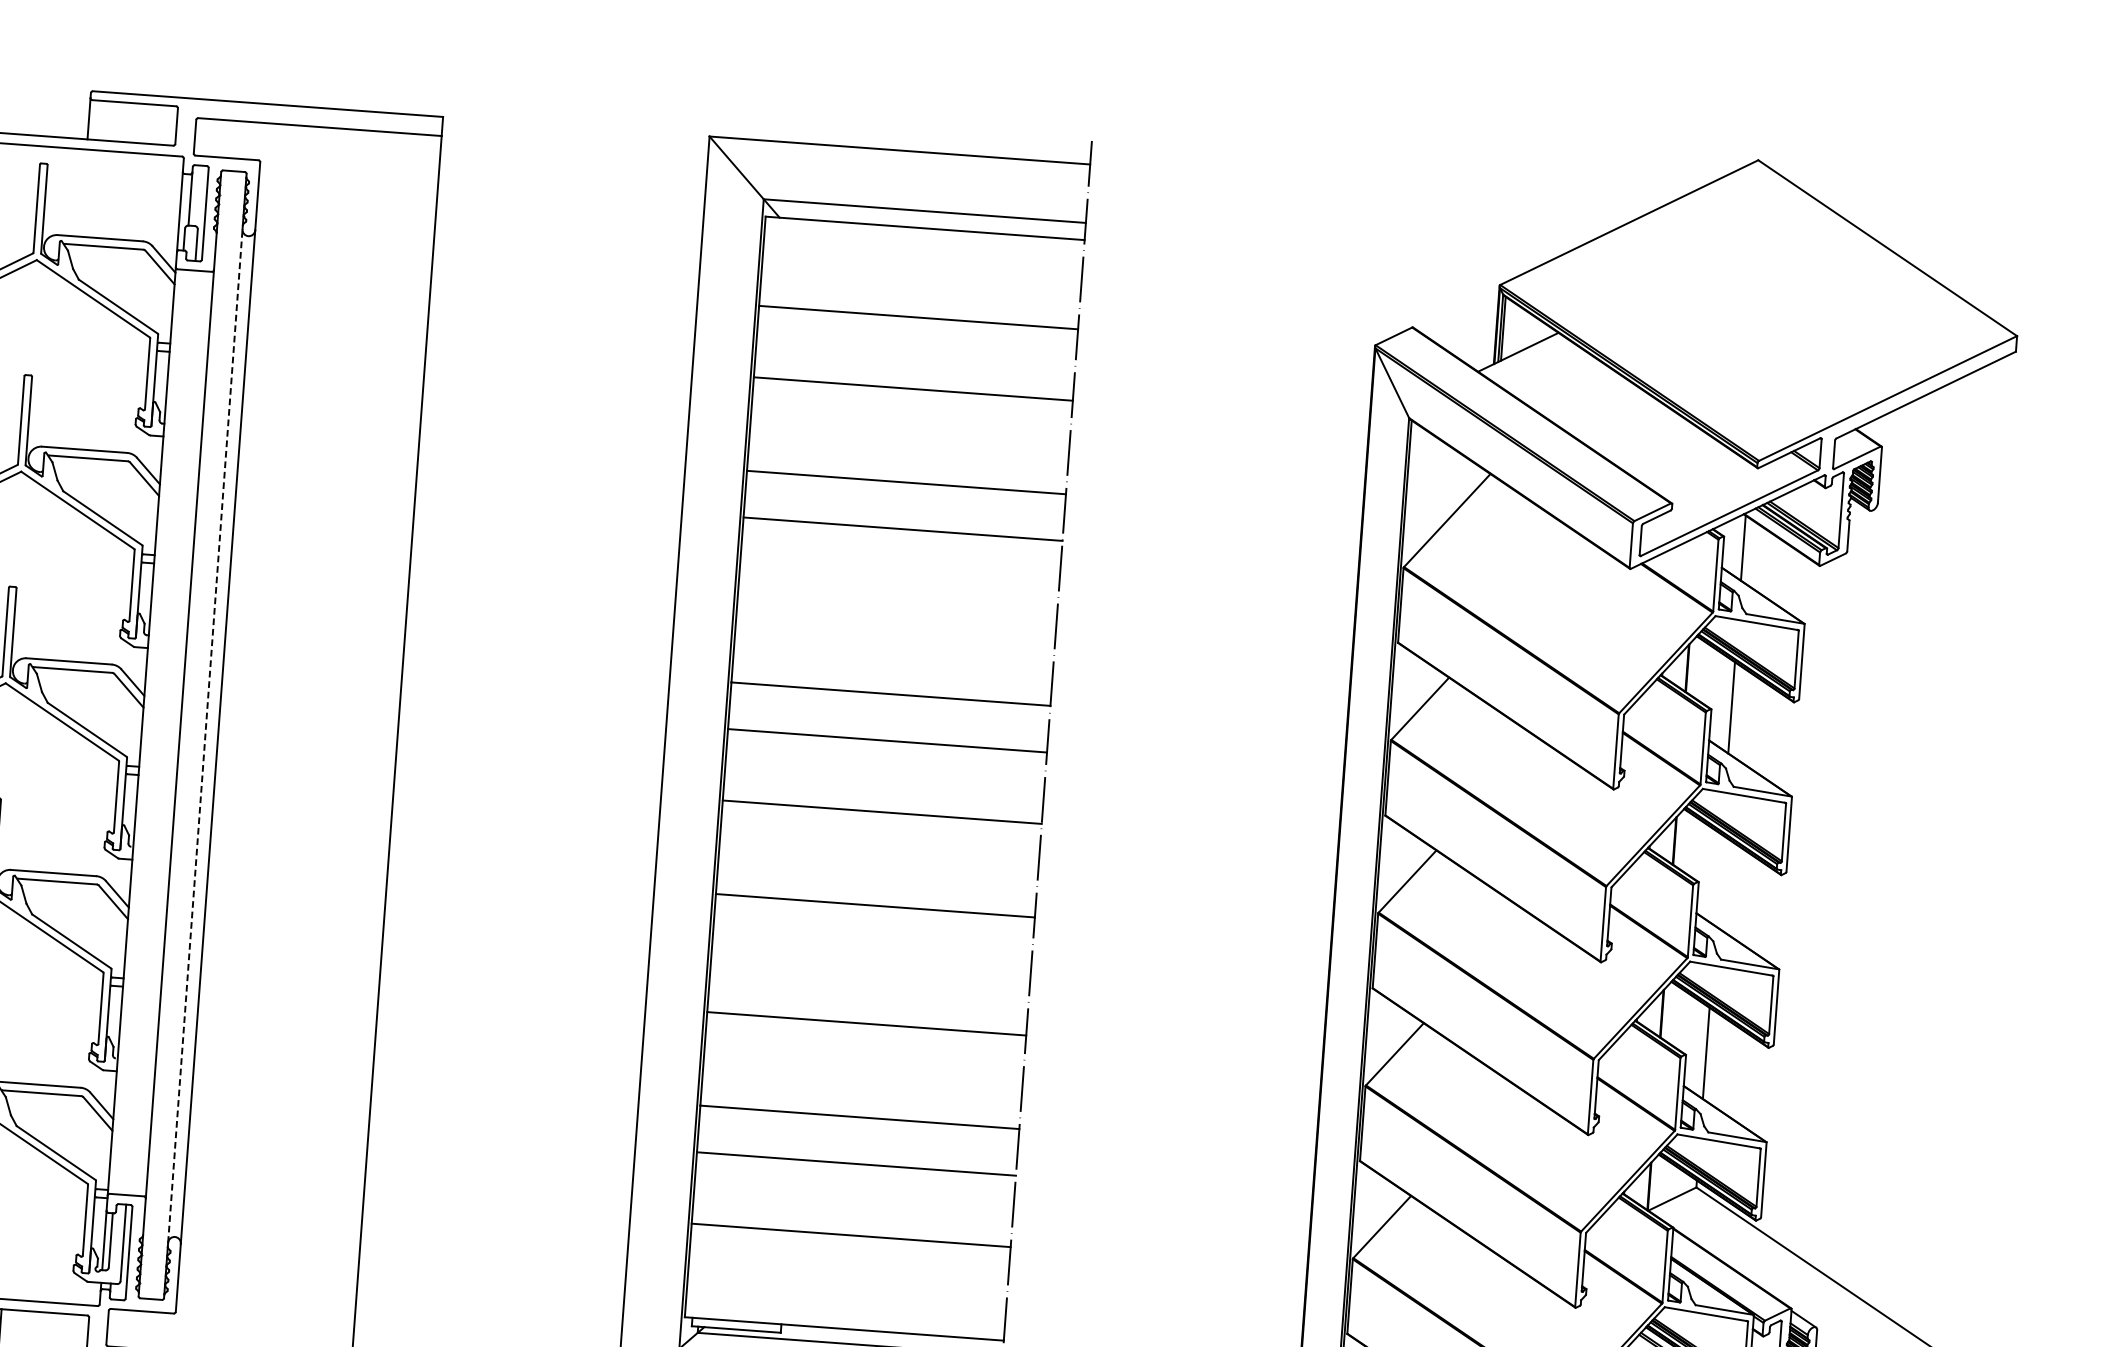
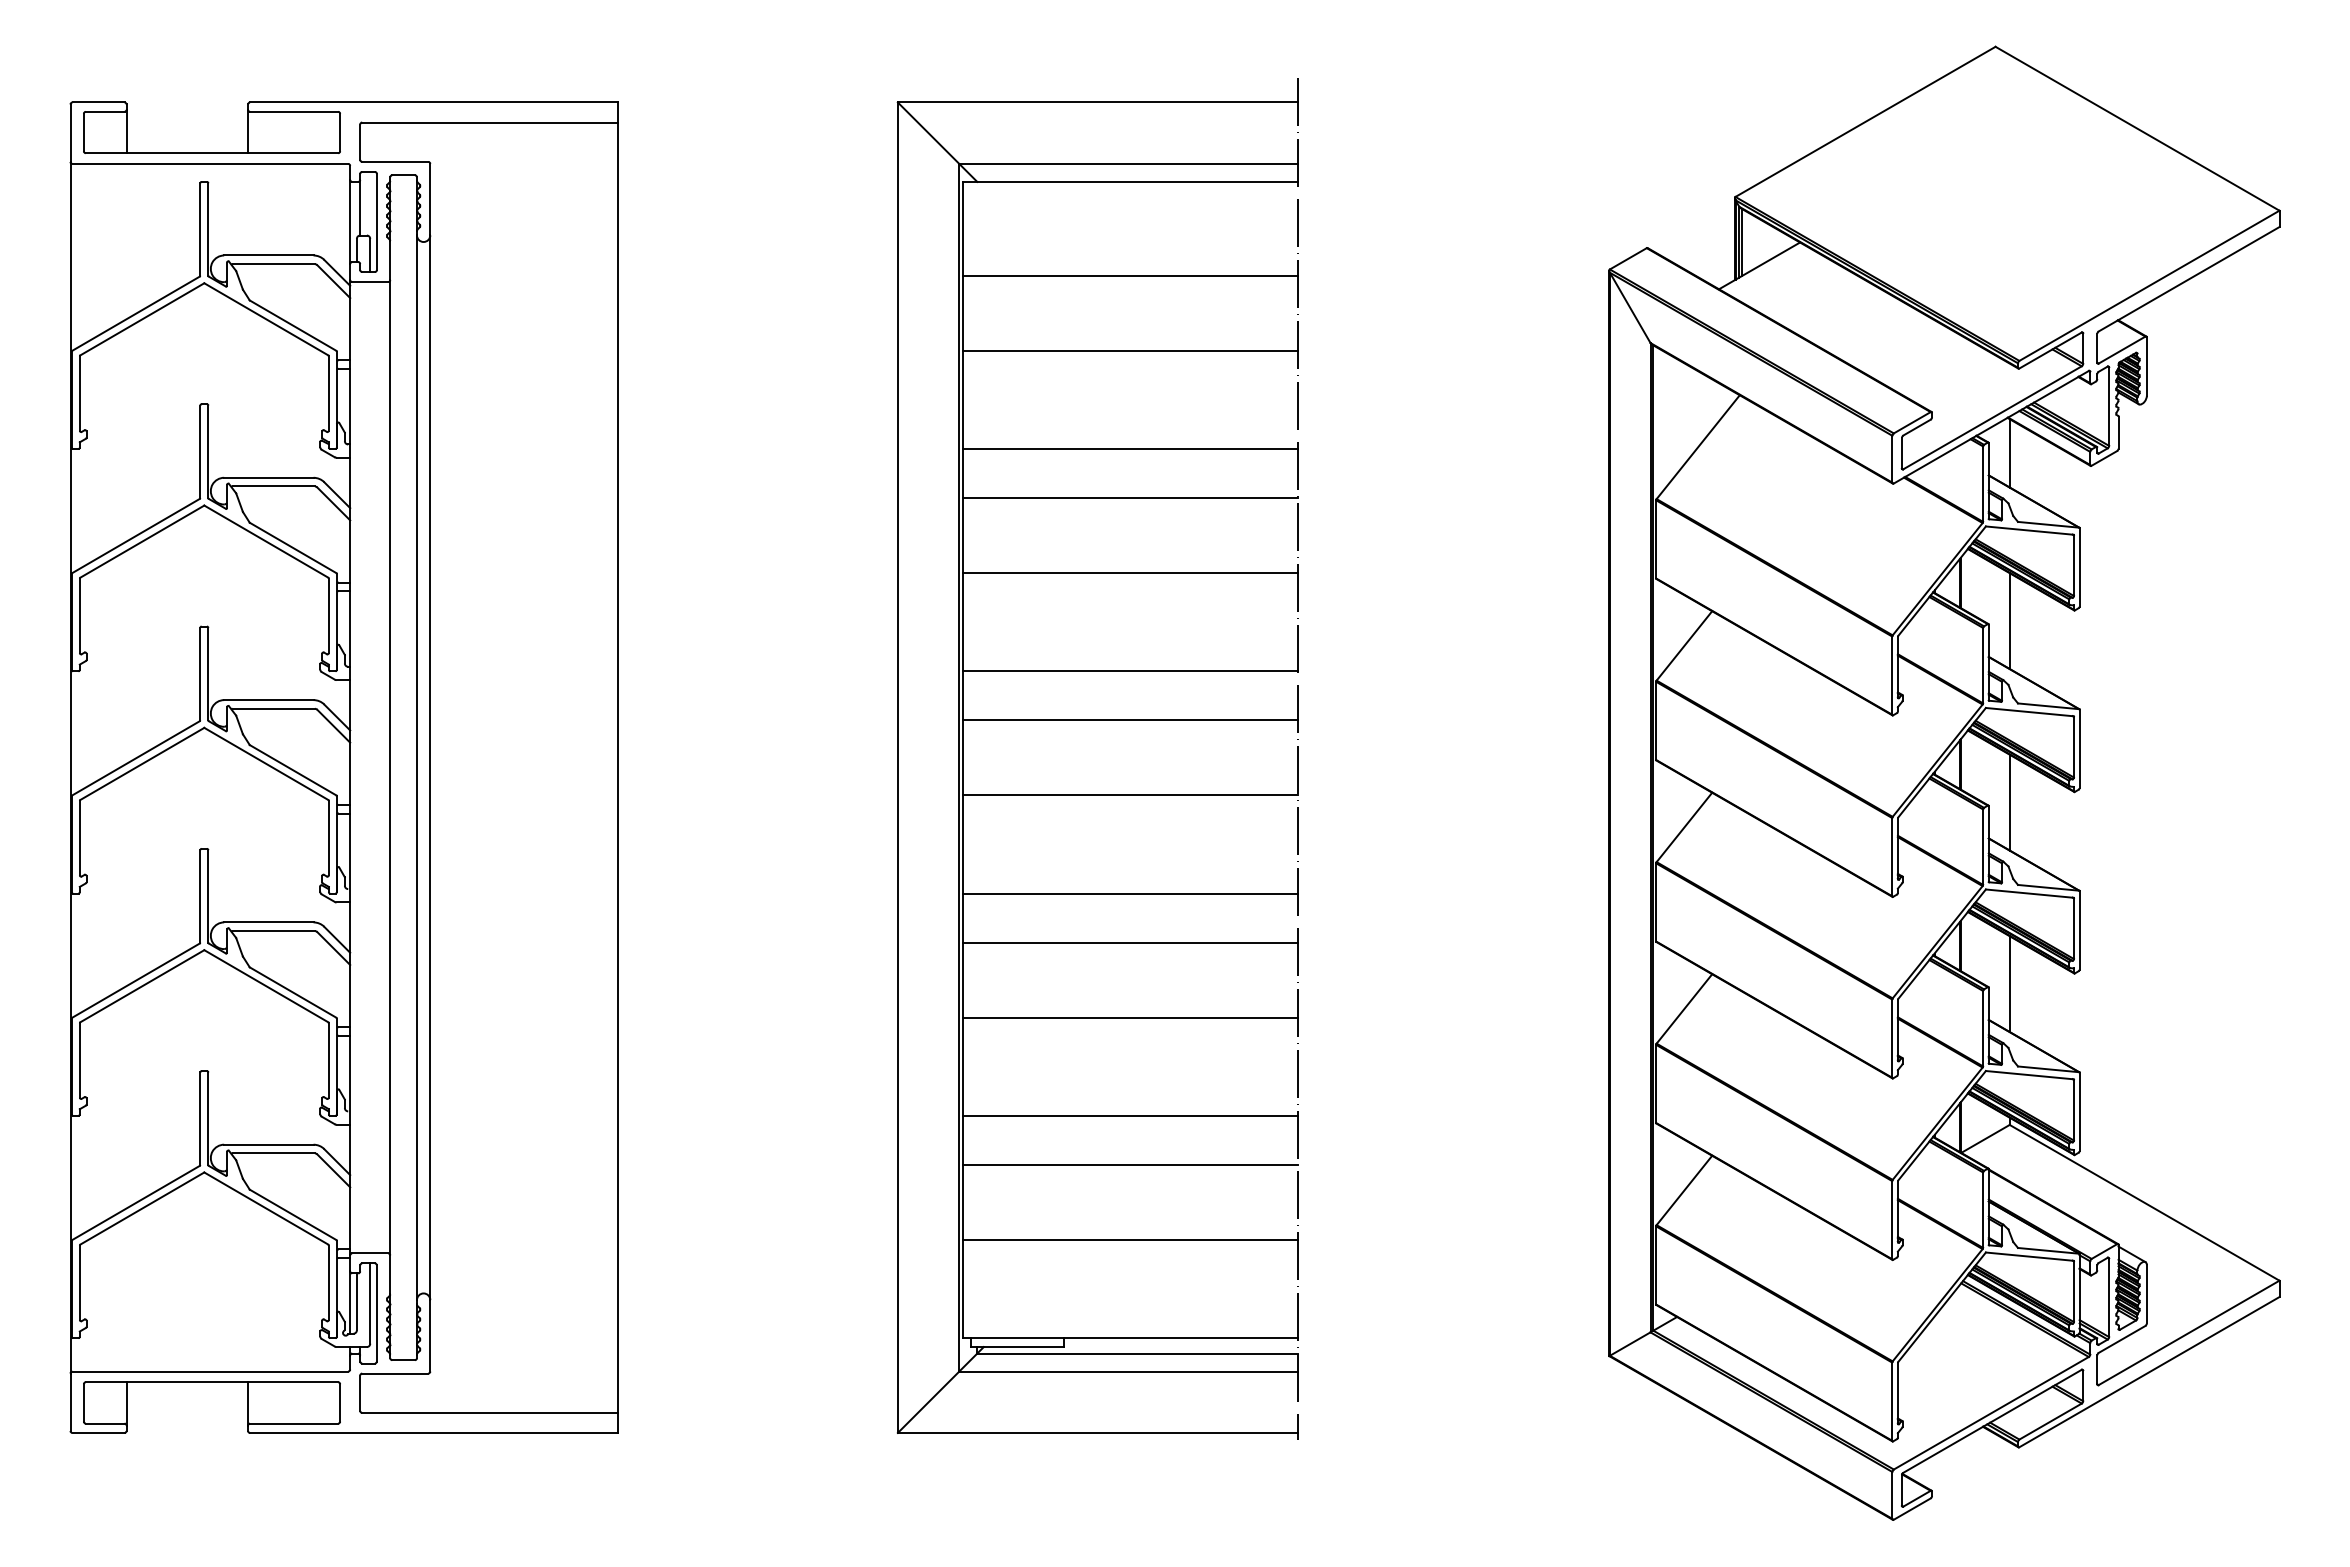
line: (897, 601) -> (1129, 573), added
line: (204, 735) -> (416, 767), dashed -> solid
line: (1718, 880) -> (2009, 802), added
line: (871, 952) -> (1129, 942), added

